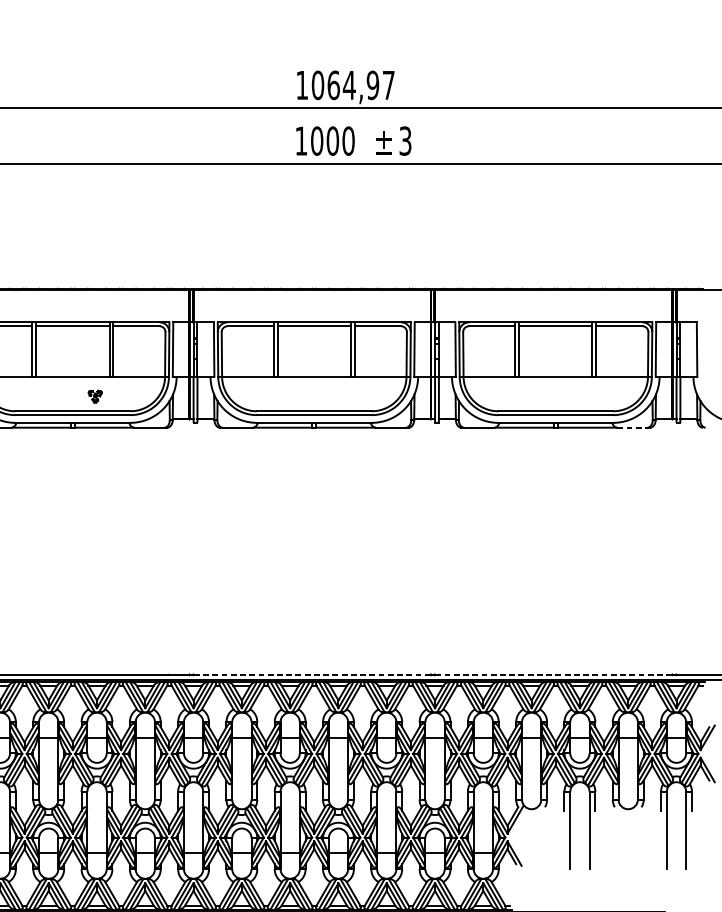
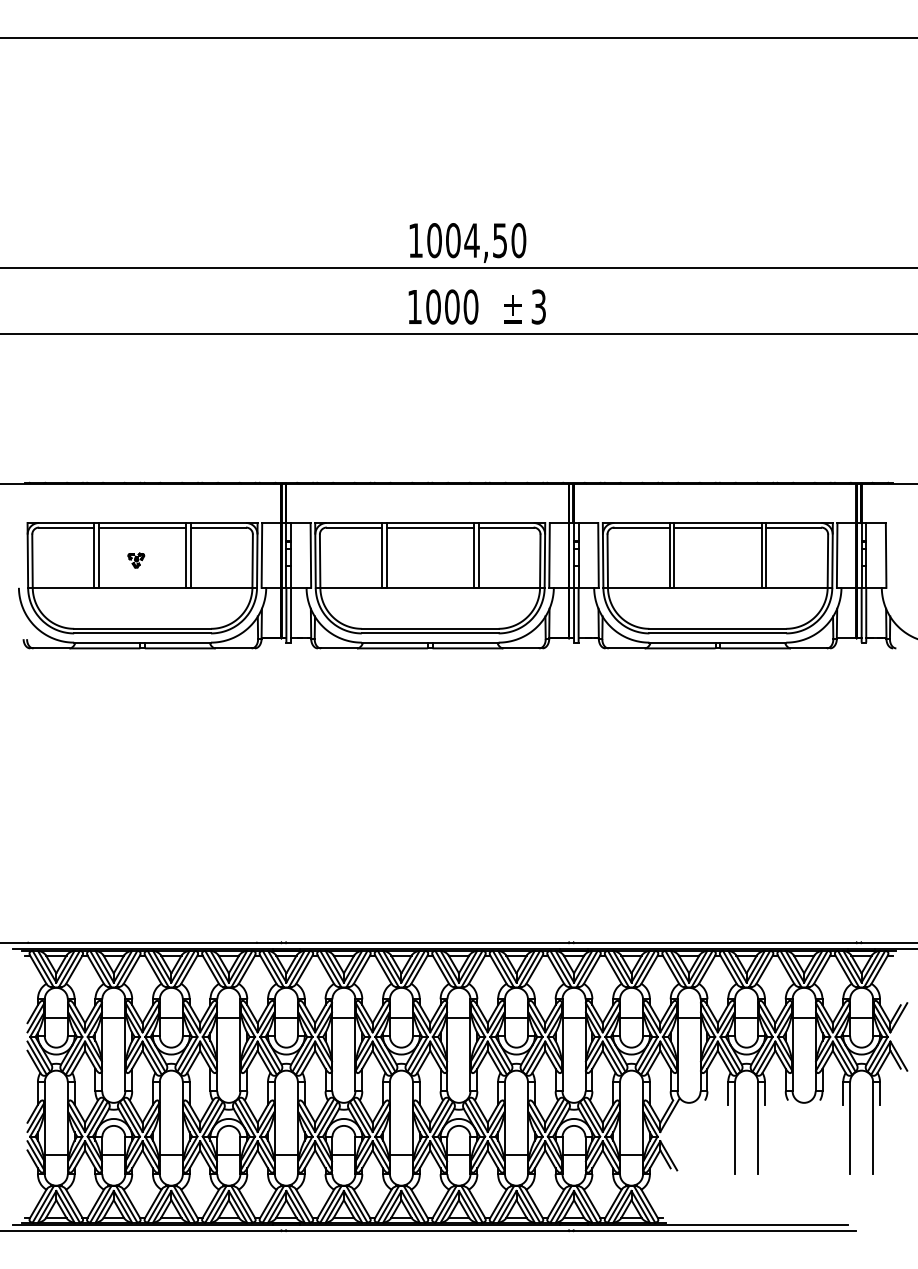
text: (361, 85) -> (486, 240), 1064,97 -> 1004,50
part: (95, 396) -> (136, 560), moved
line: (632, 427) -> (809, 648), dashed -> solid
line: (312, 674) -> (427, 942), dashed -> solid
line: (552, 674) -> (714, 942), dashed -> solid

